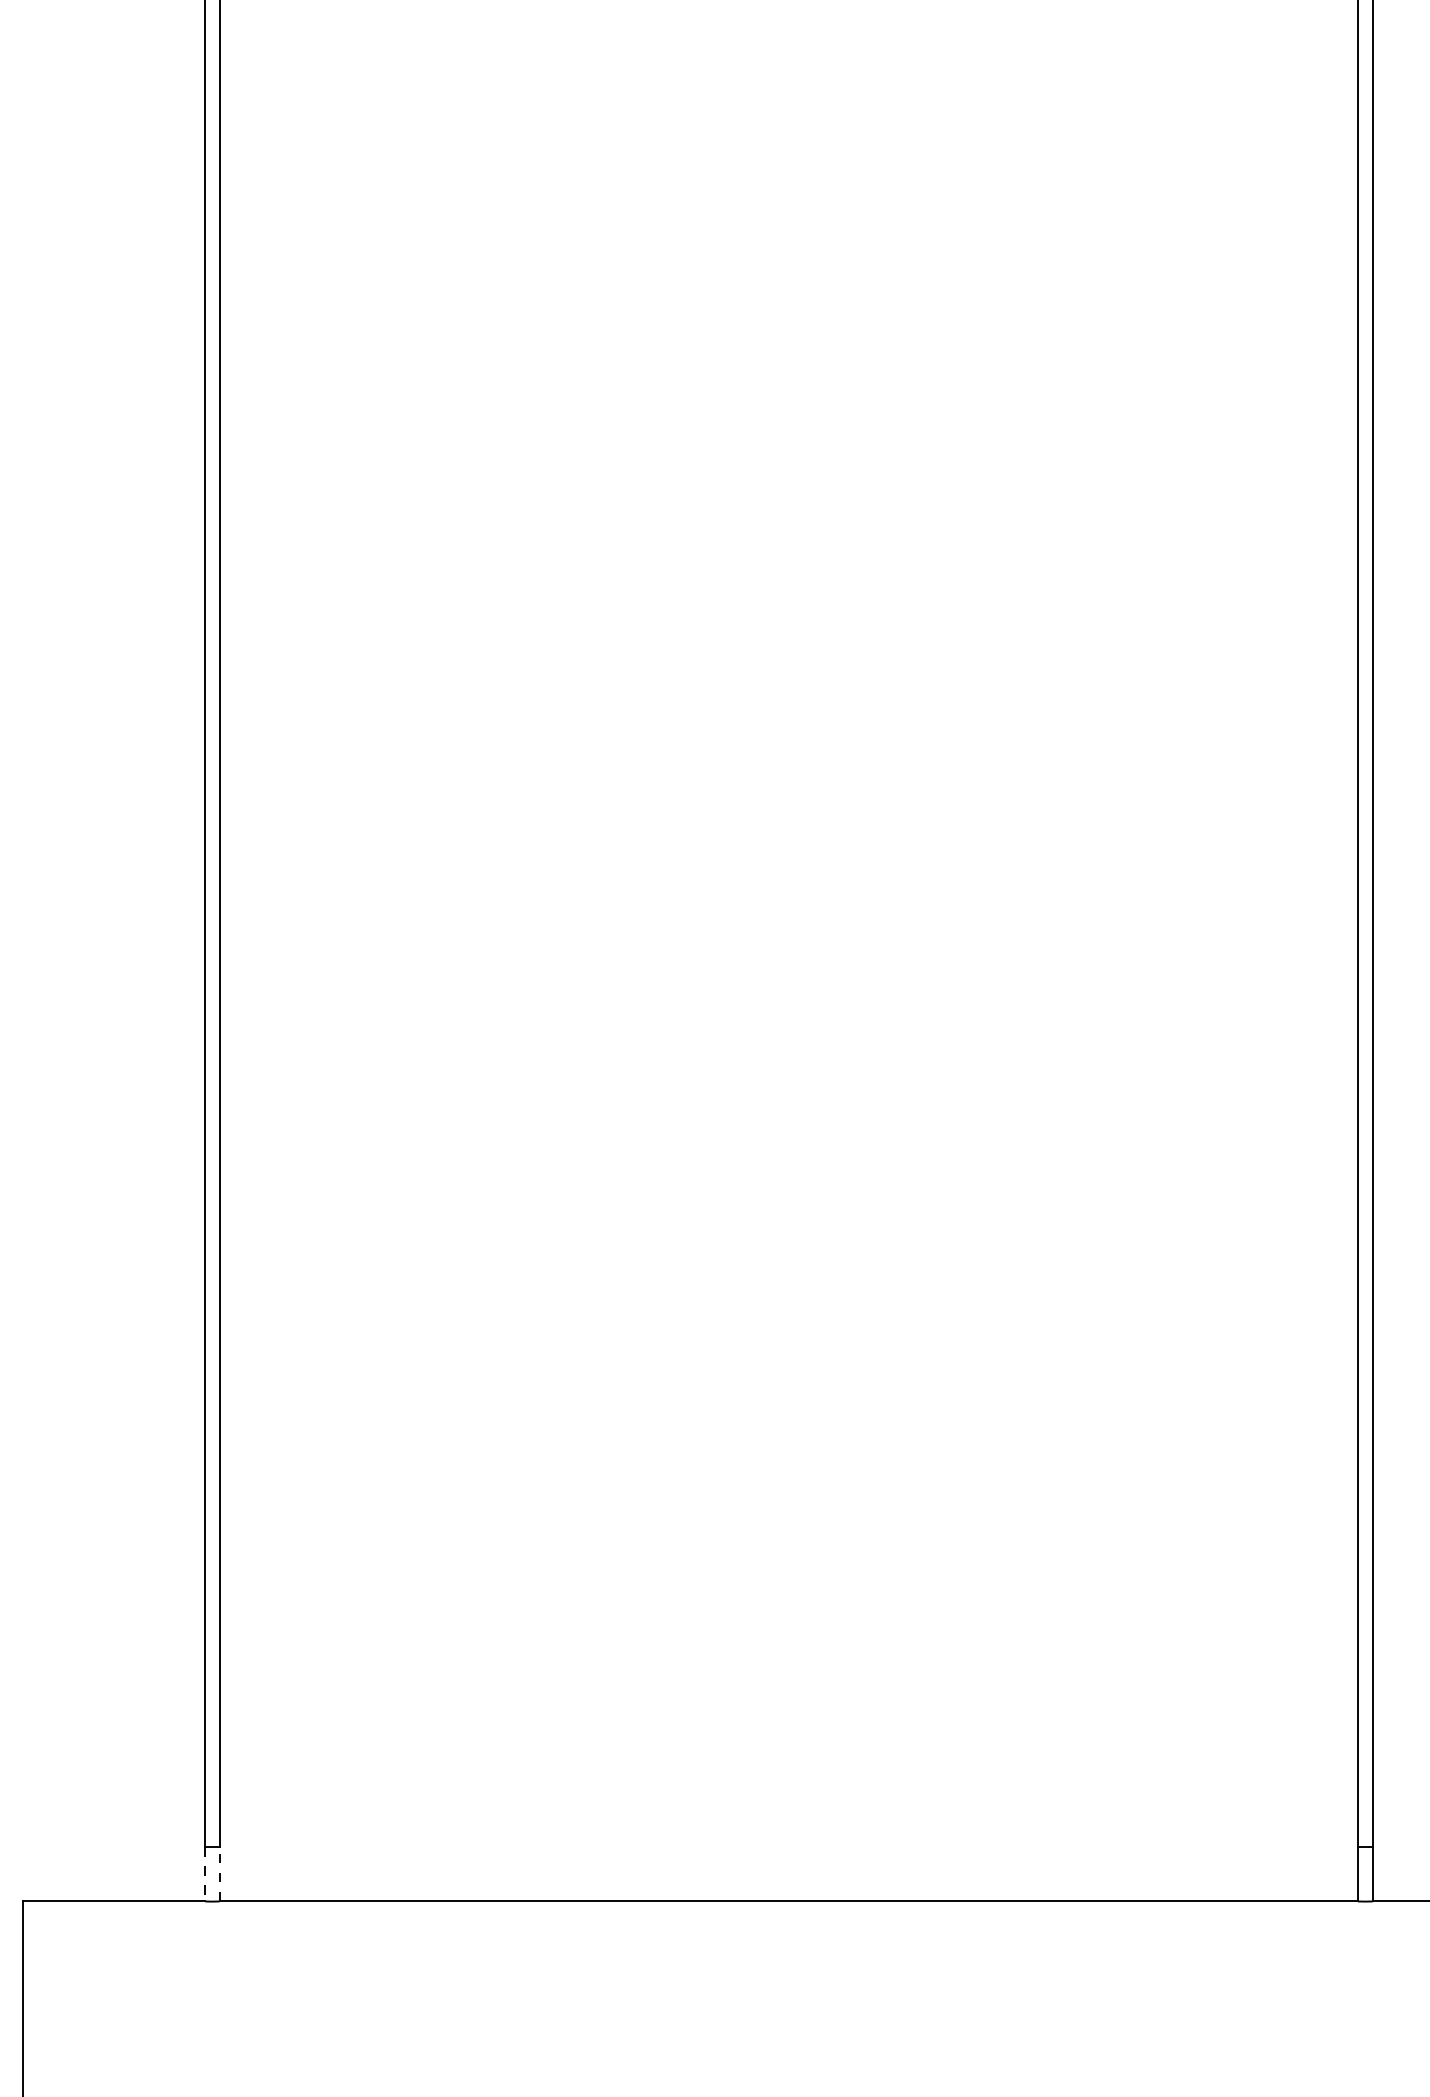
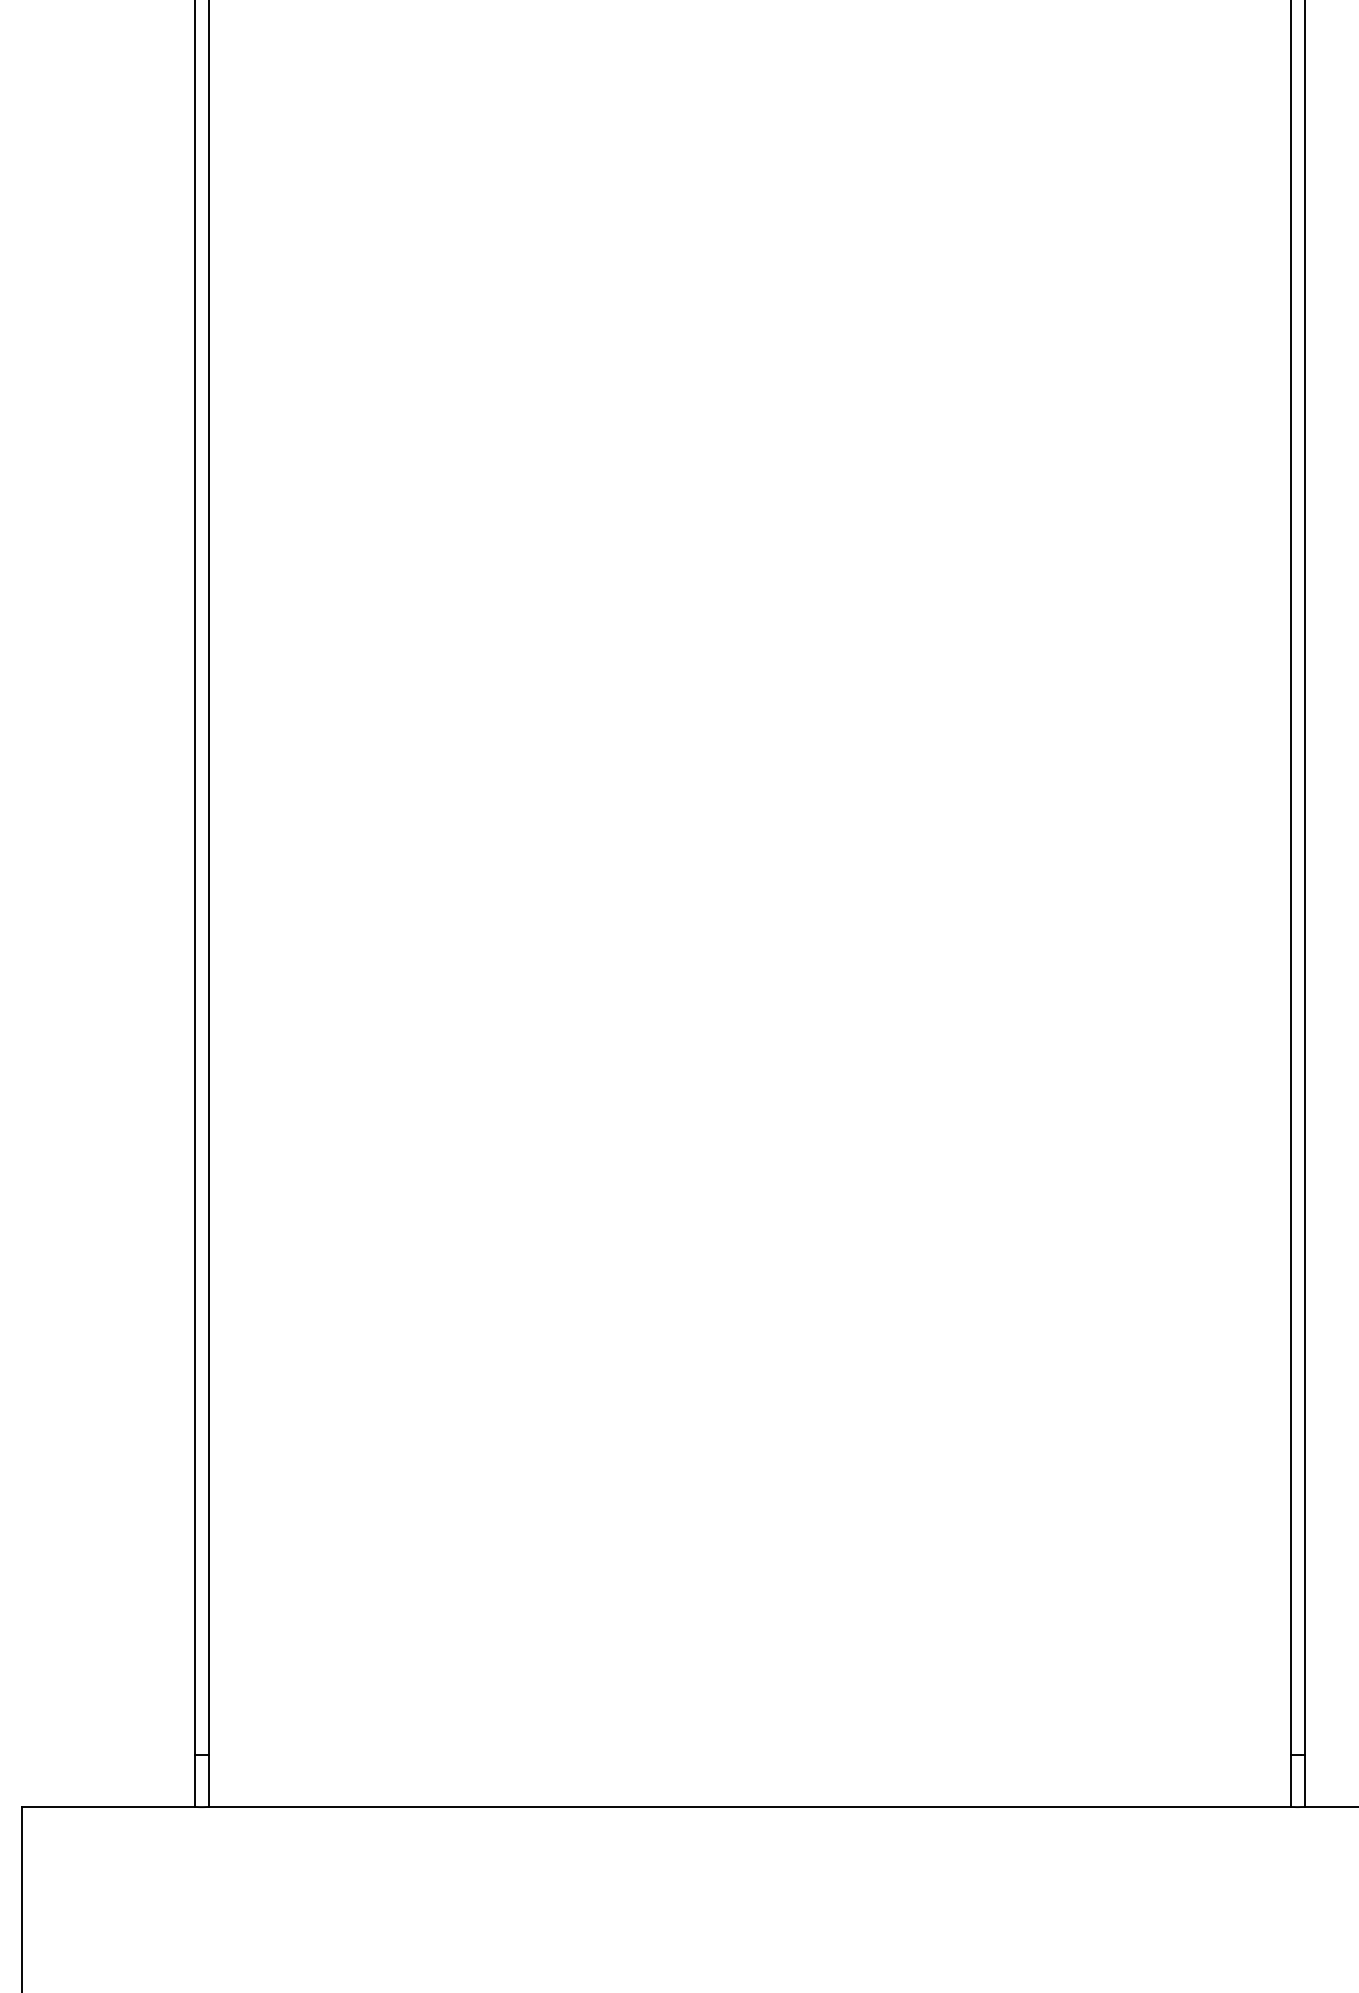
line: (205, 1874) -> (195, 1781), dashed -> solid
line: (219, 1874) -> (208, 1781), dashed -> solid

